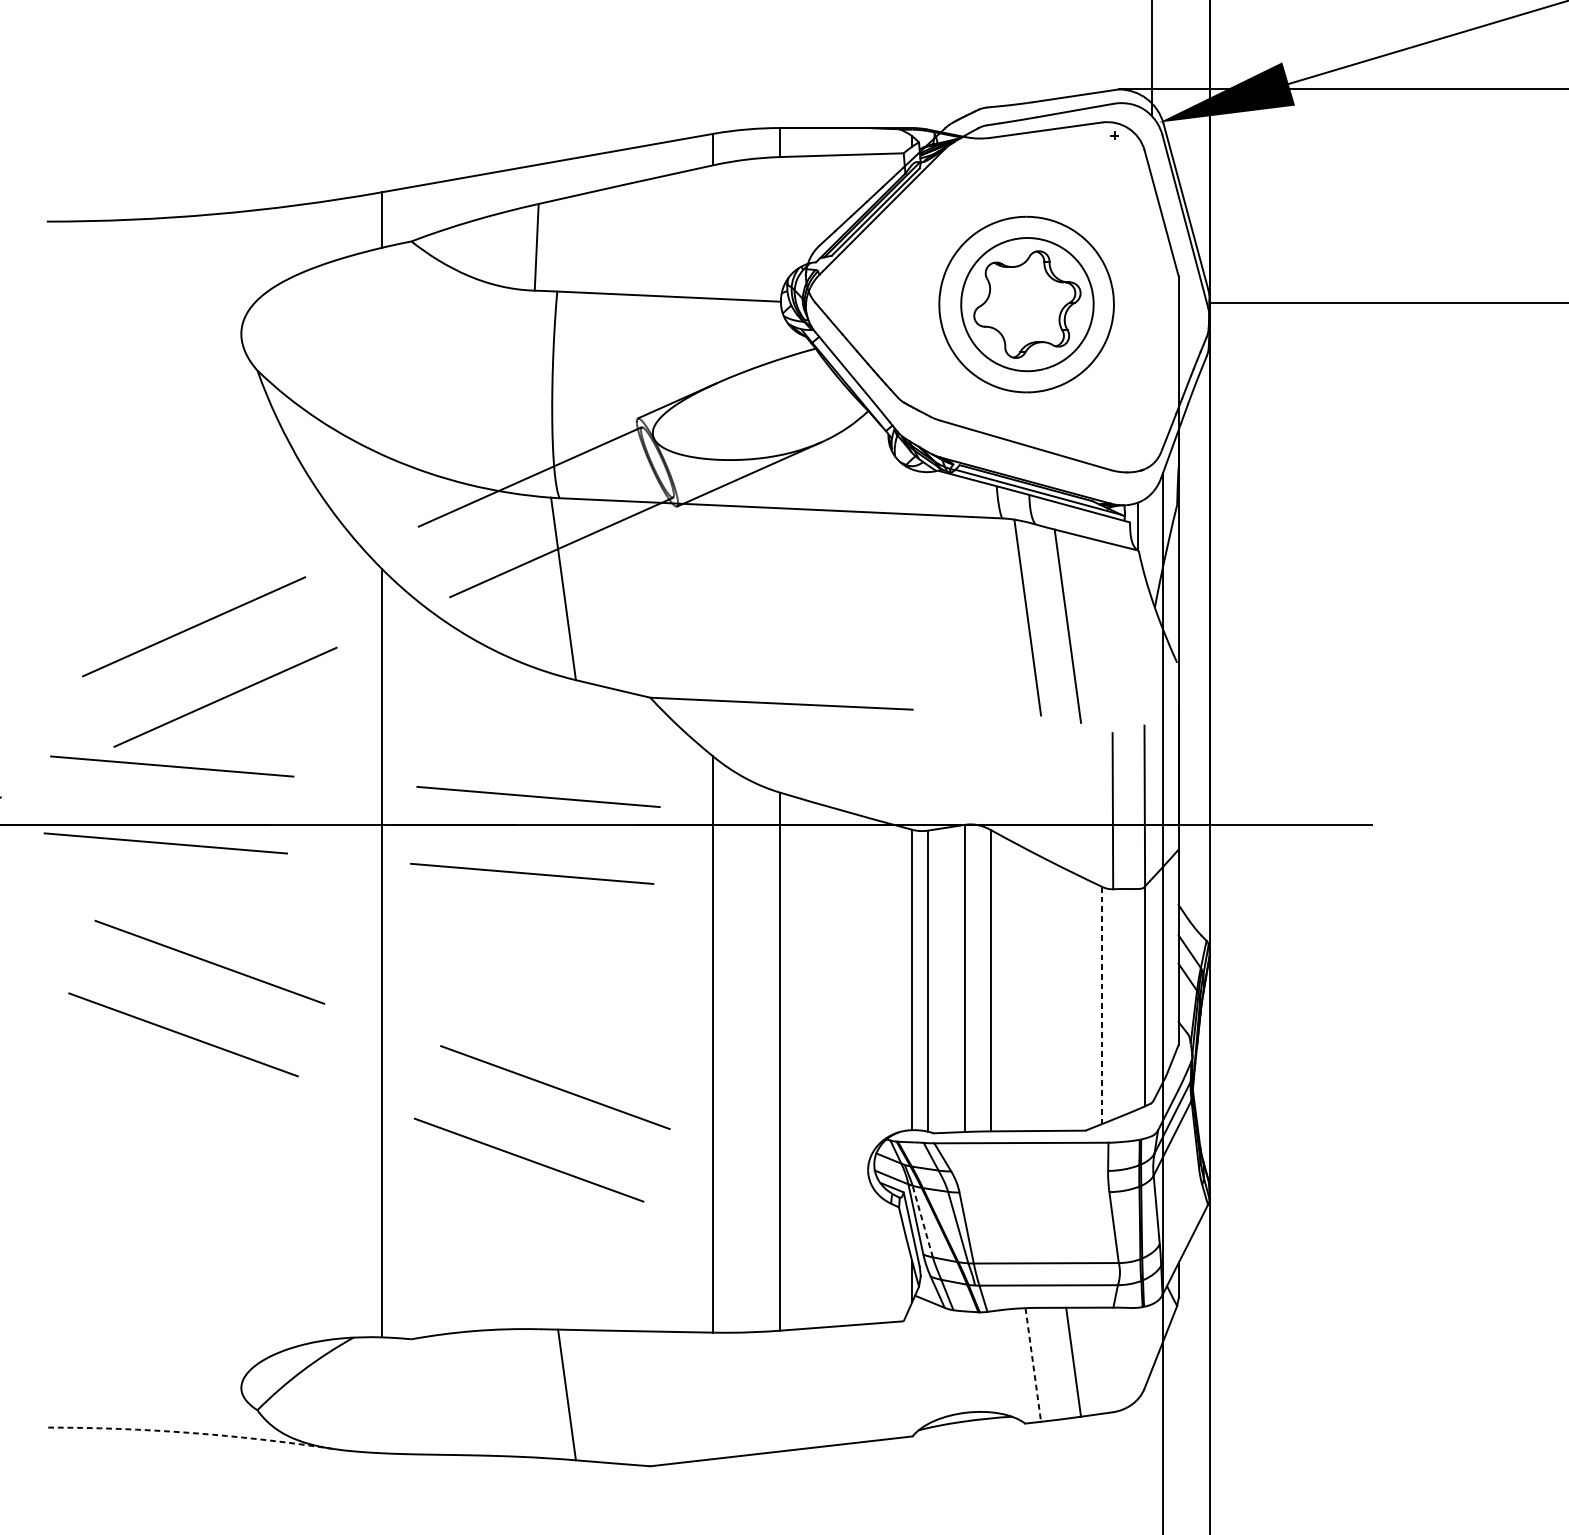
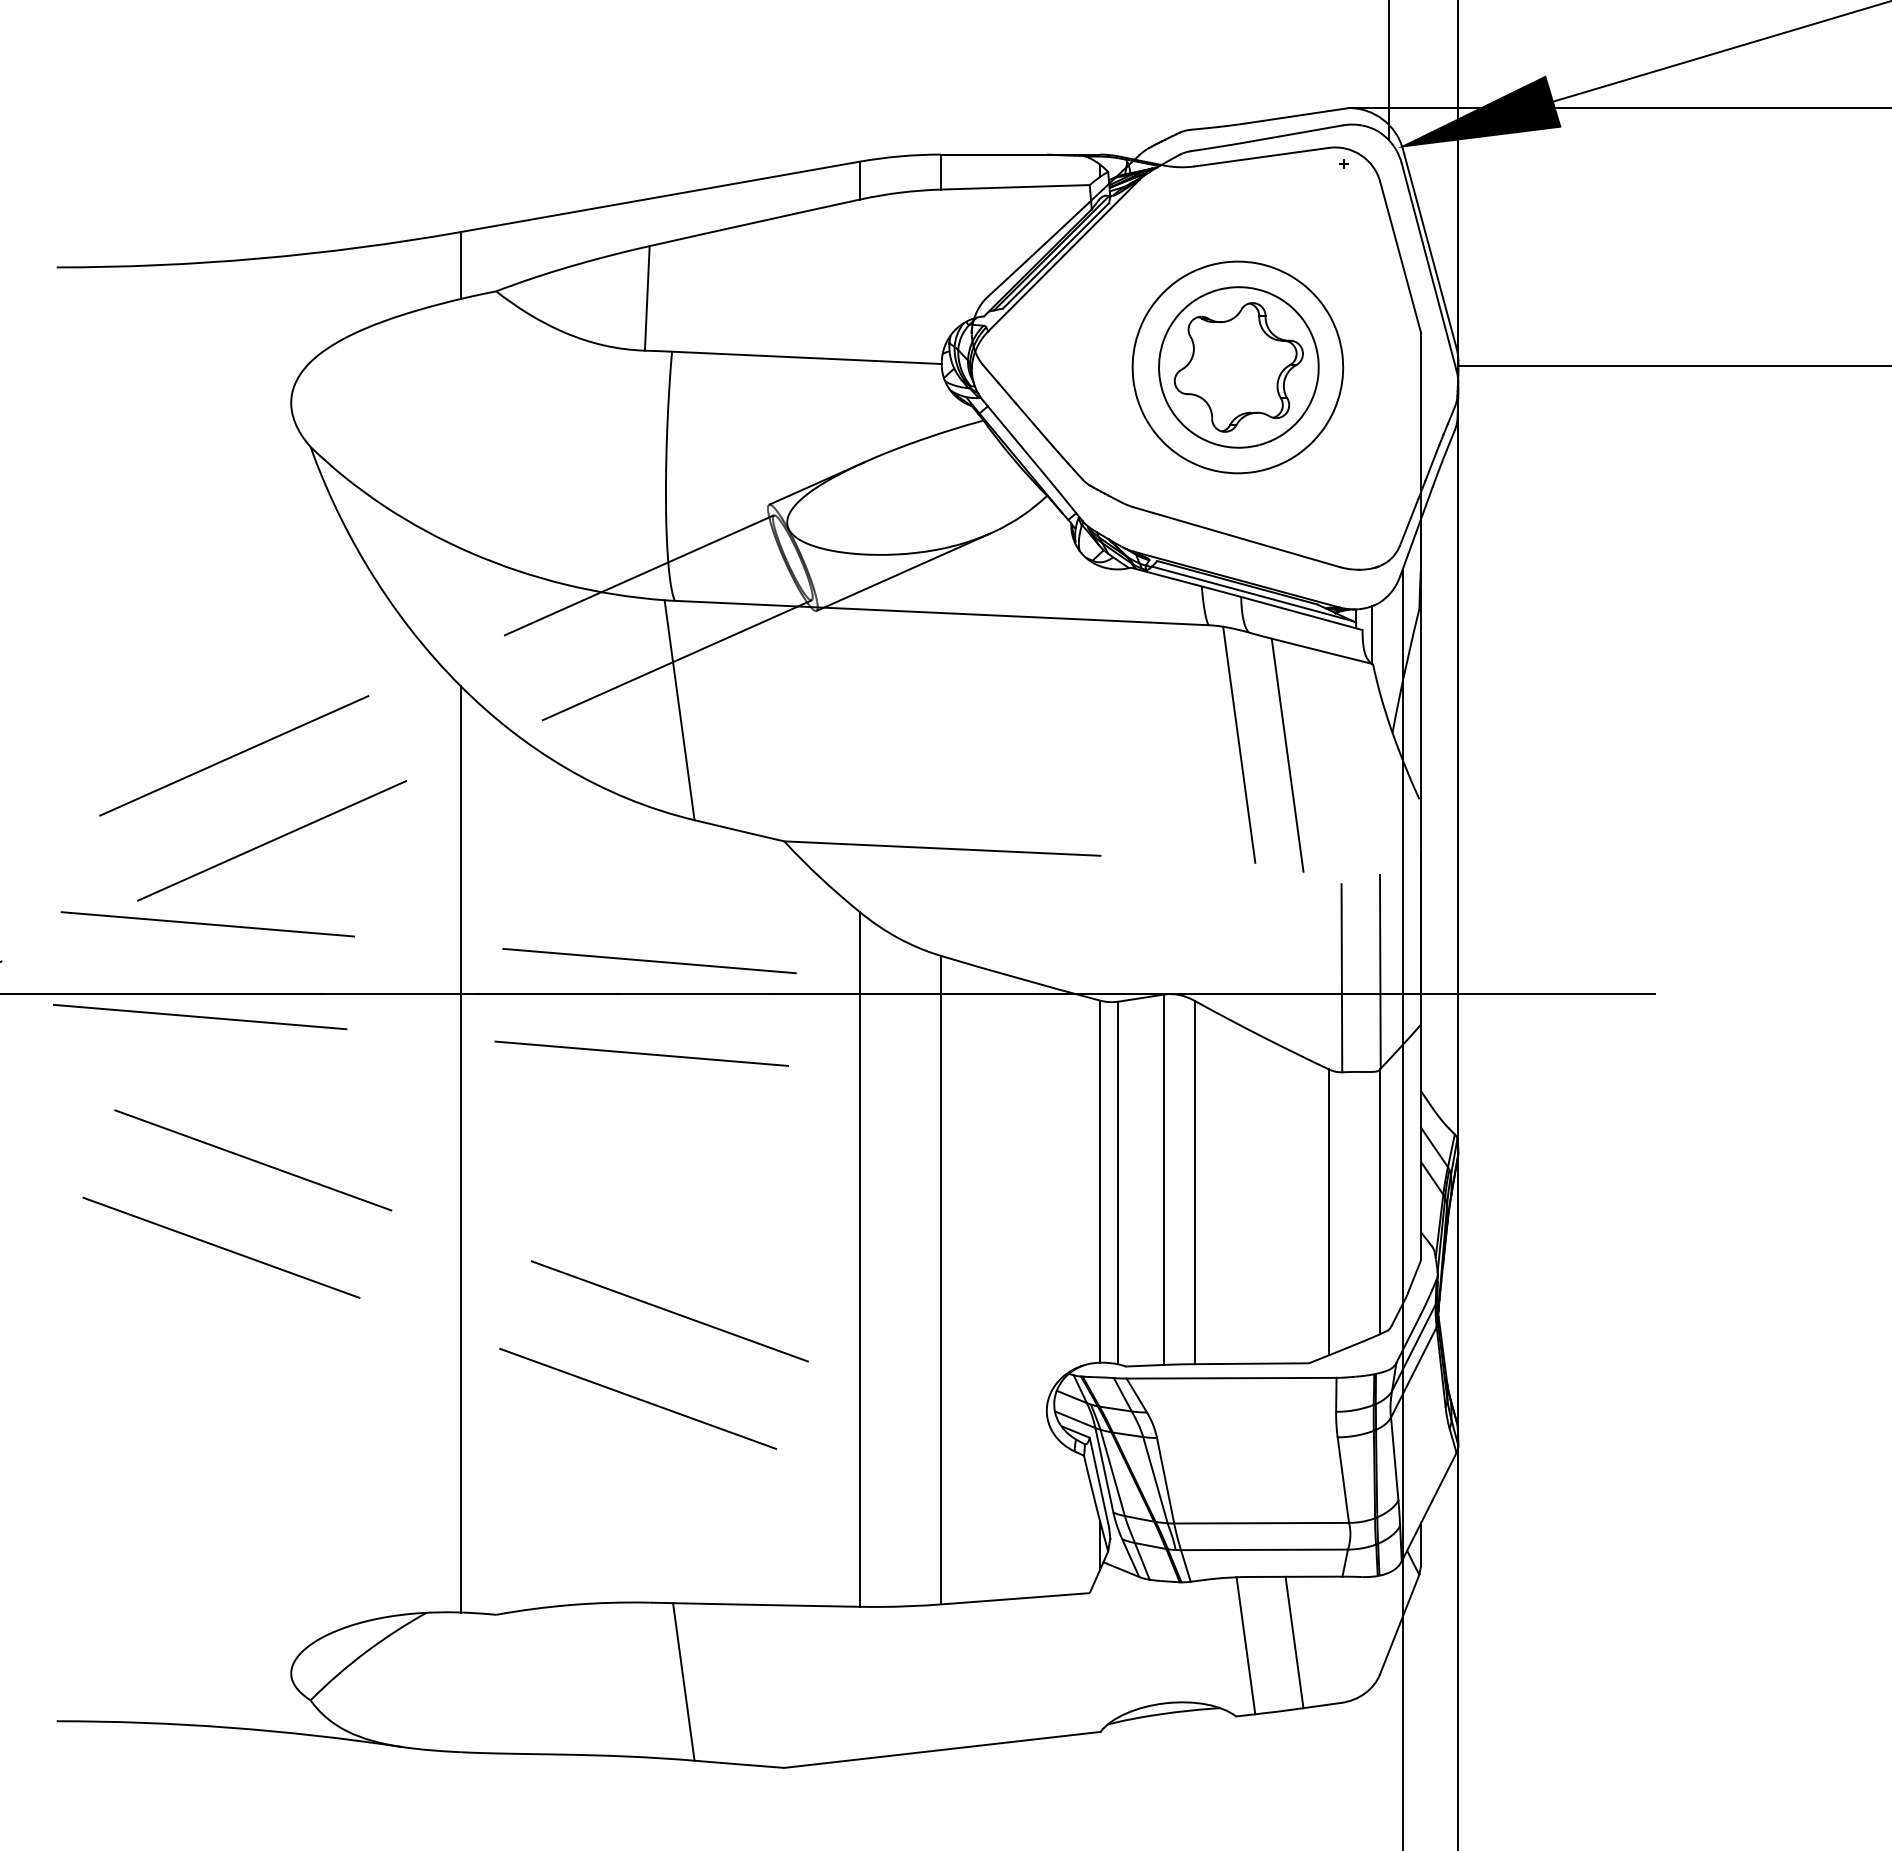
line: (1101, 1005) -> (1328, 1212), dashed -> solid
line: (922, 1221) -> (1112, 1472), dashed -> solid
line: (1033, 1365) -> (1246, 1646), dashed -> solid
arc: (190, 1432) -> (229, 1727), dashed -> solid

